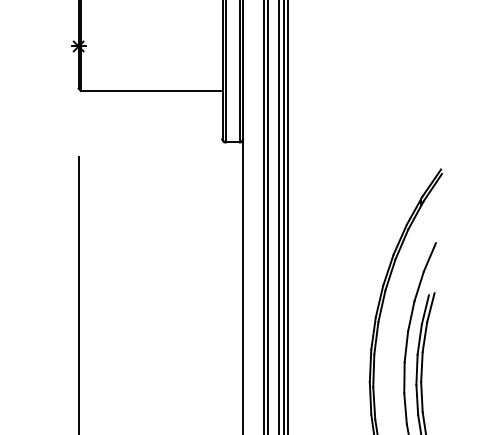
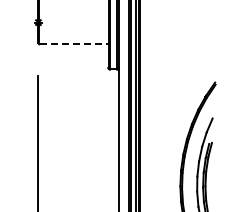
line: (152, 91) -> (74, 44), solid -> dashed

